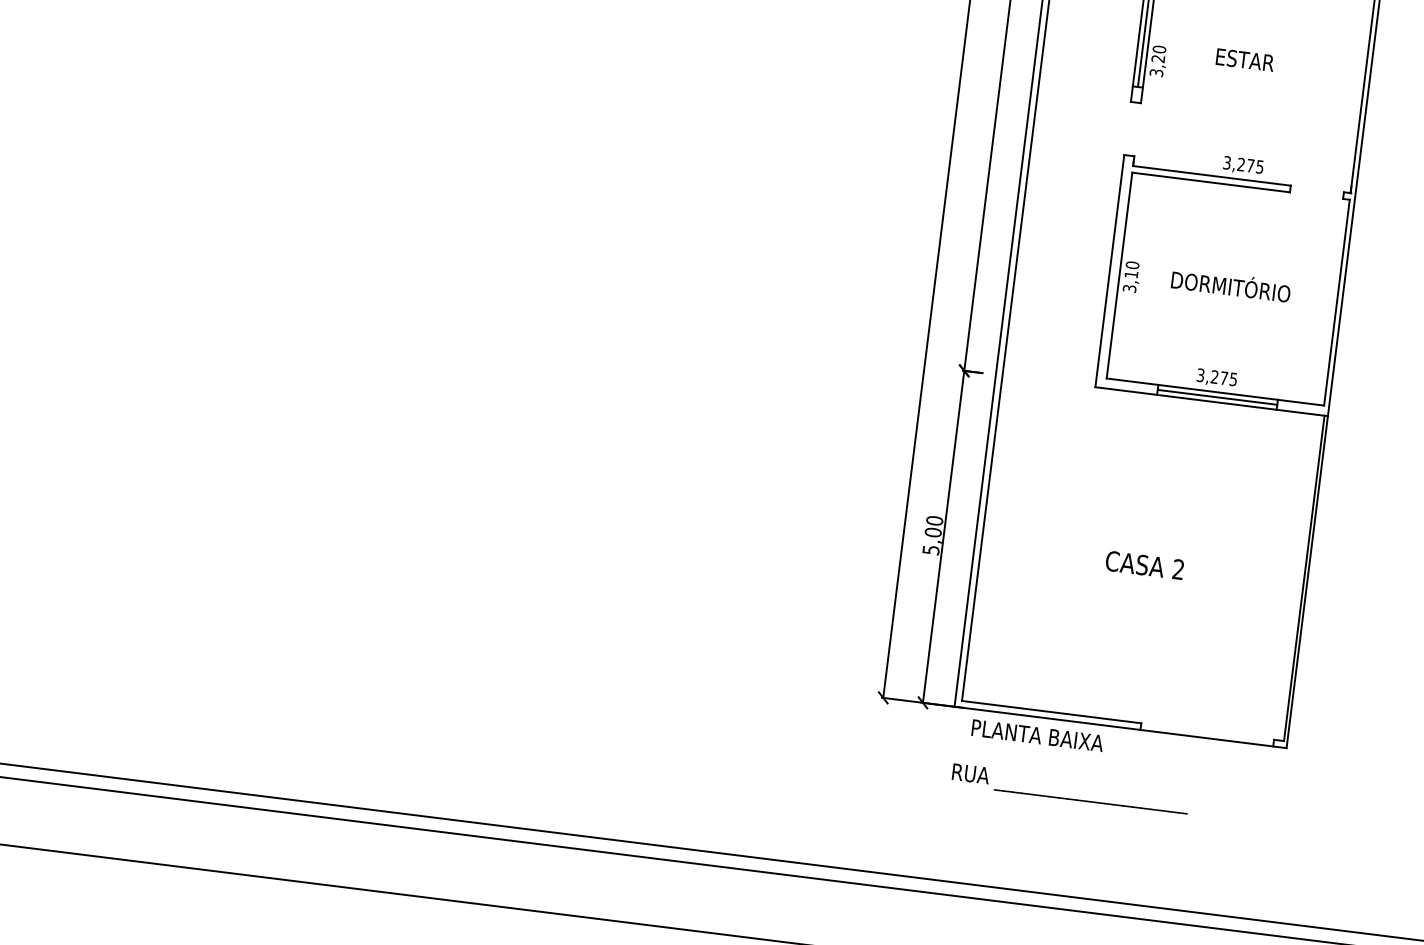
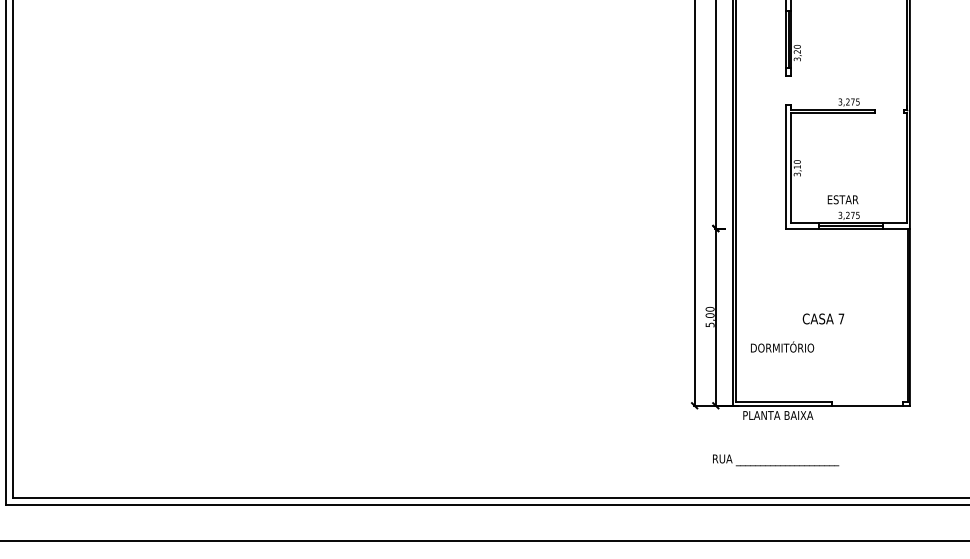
text: (1244, 59) -> (842, 199), moved
text: (1231, 284) -> (782, 346), moved
text: (1178, 568) -> (841, 318), 2 -> 7
text: (1071, 789) -> (776, 460), moved

